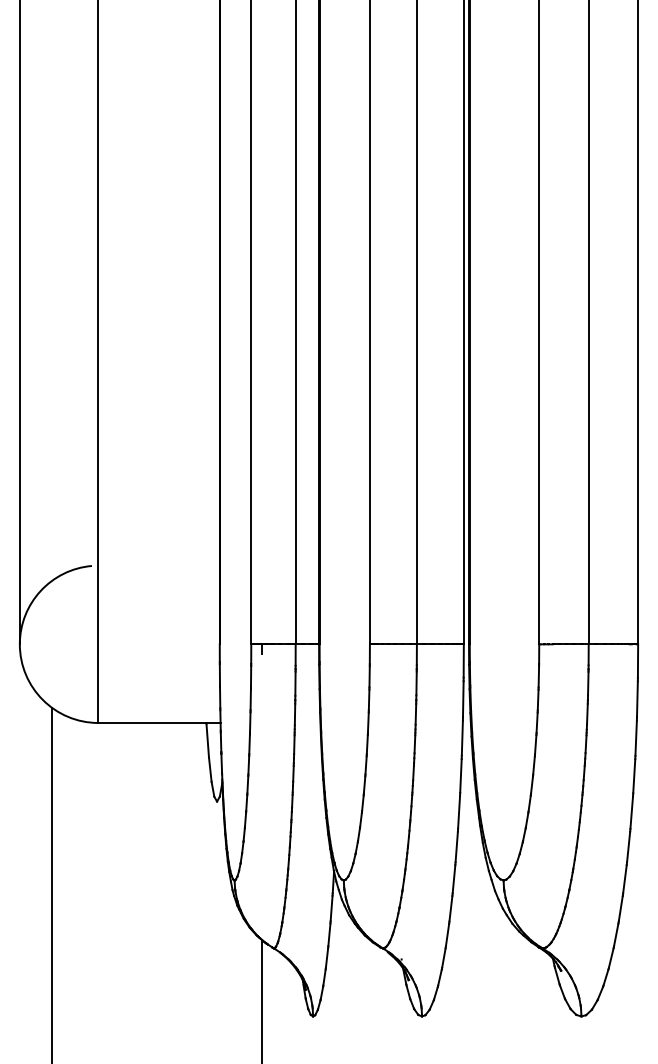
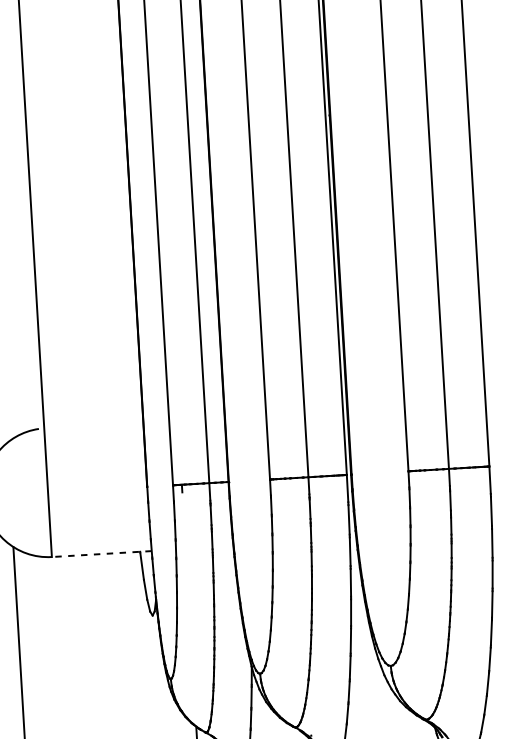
line: (159, 722) -> (101, 553), solid -> dashed

